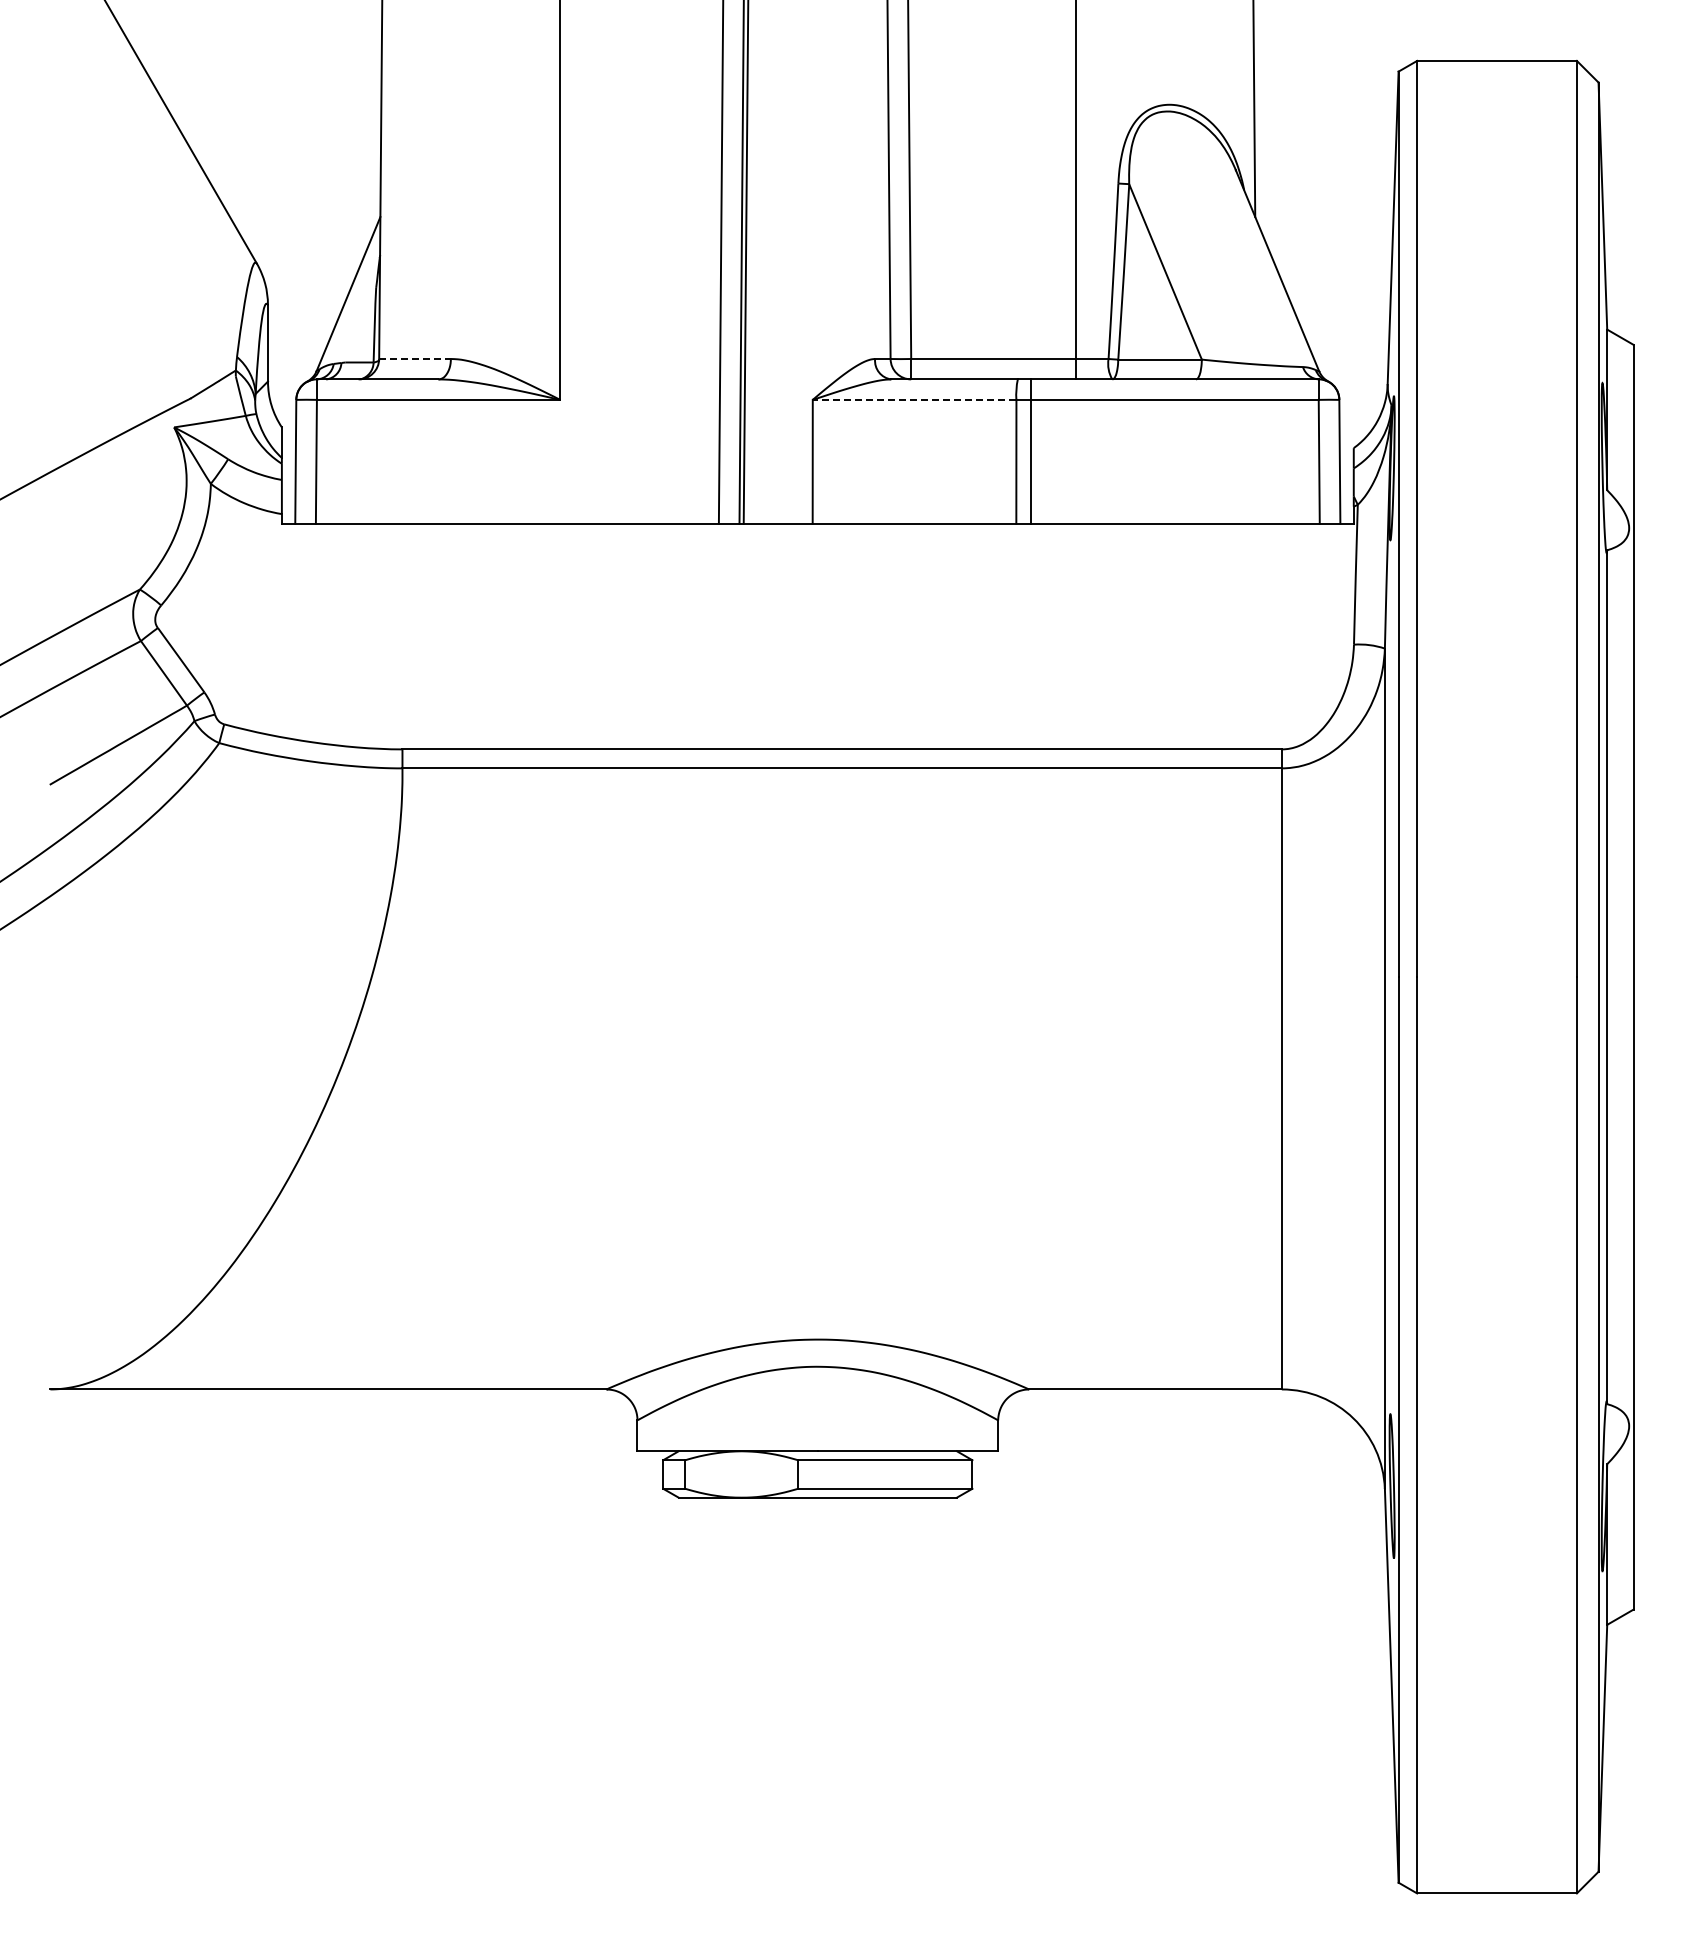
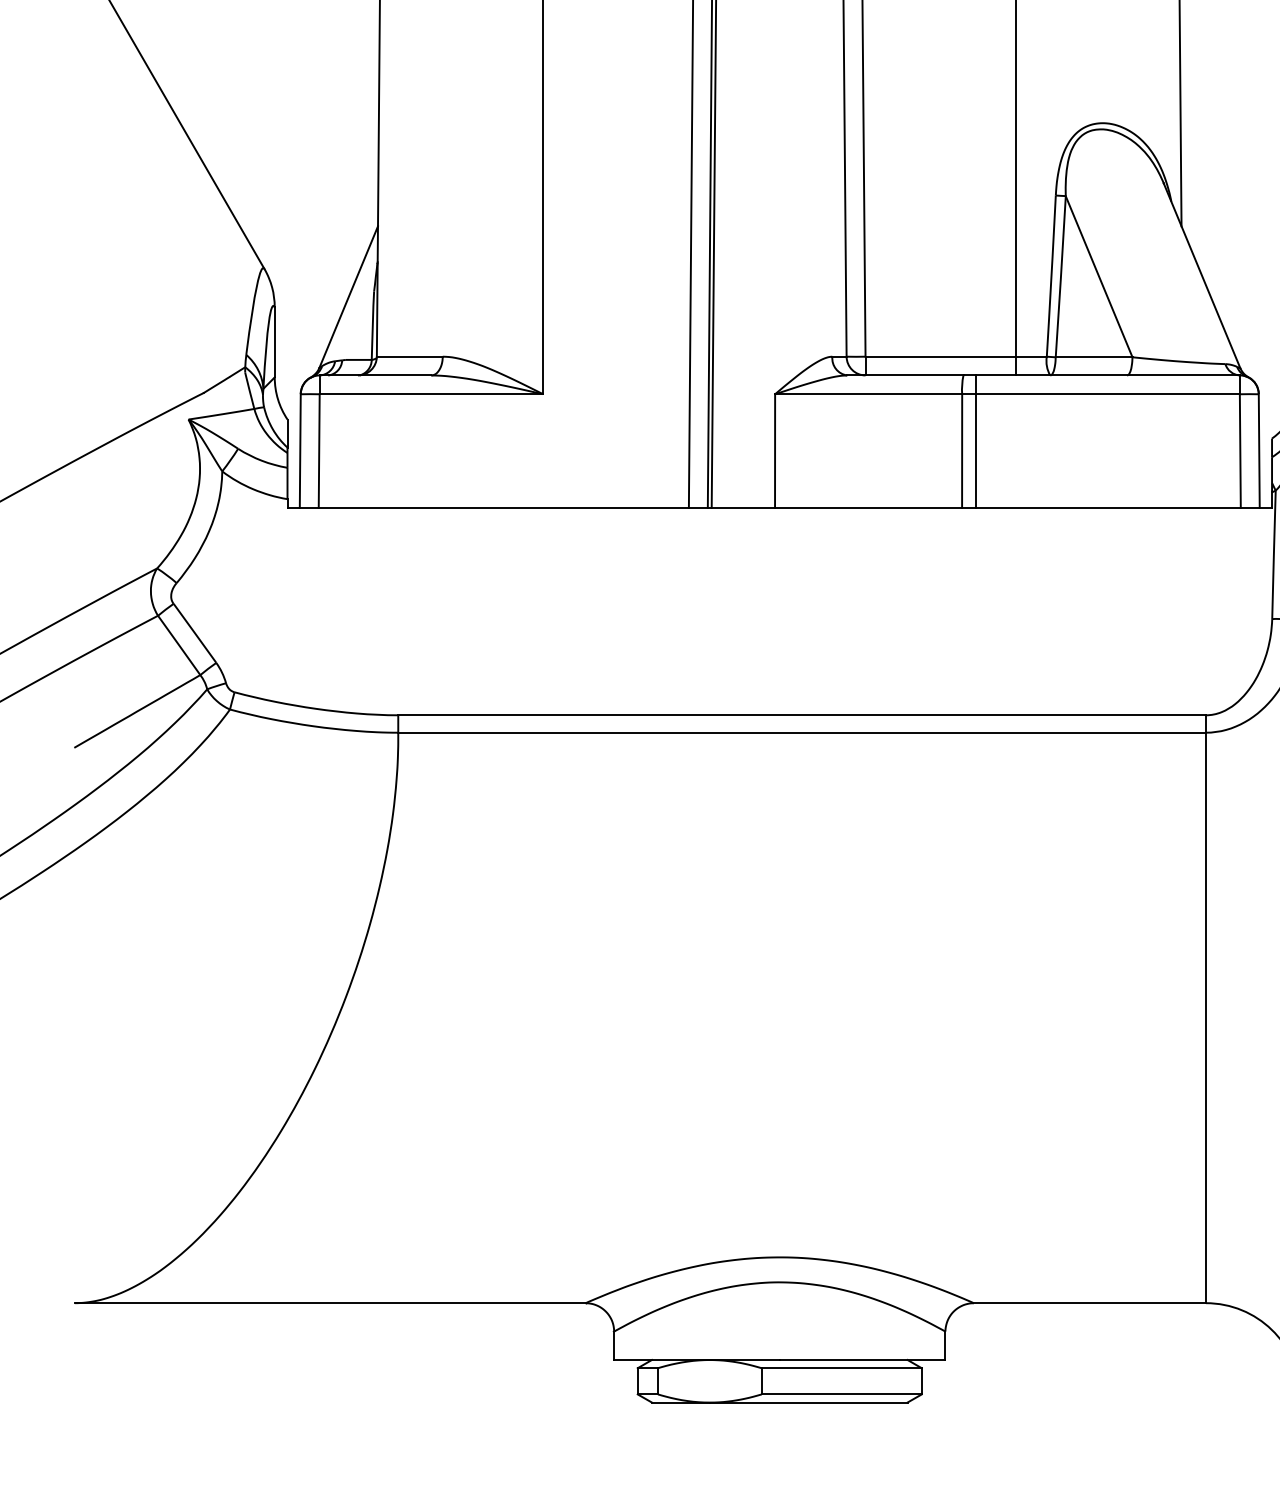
line: (415, 358) -> (410, 356), dashed -> solid
line: (914, 399) -> (868, 393), dashed -> solid

